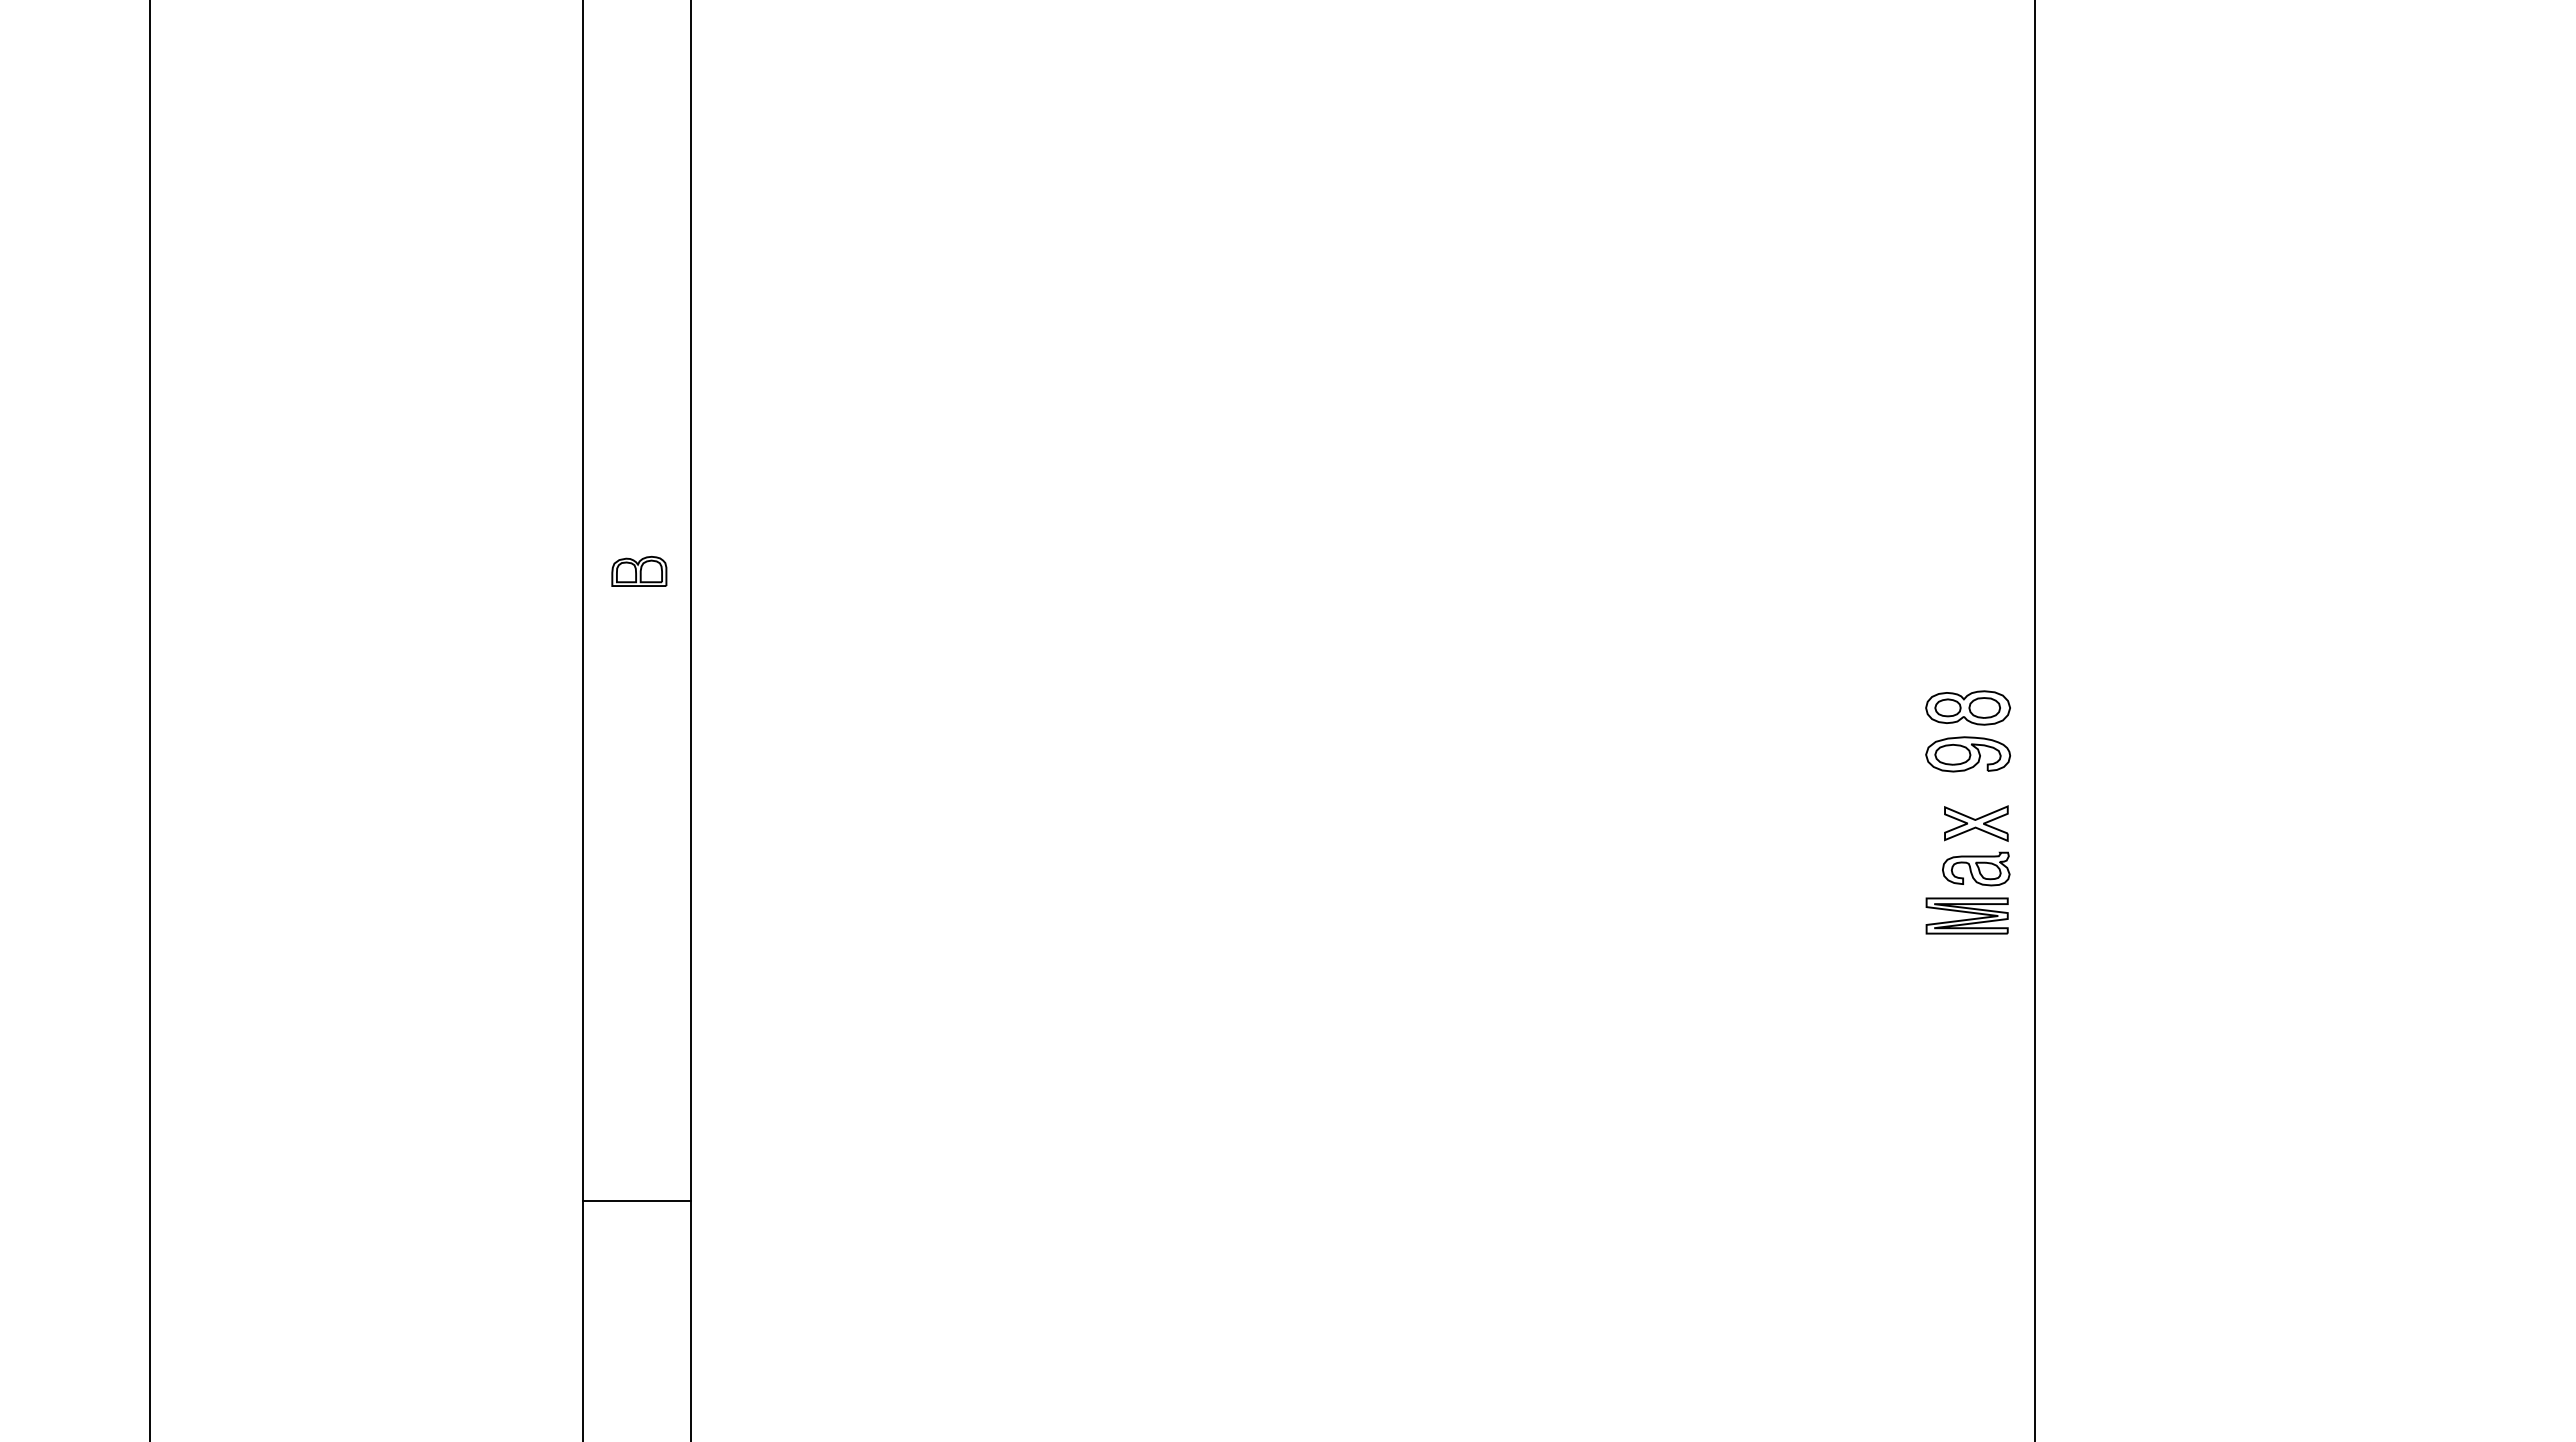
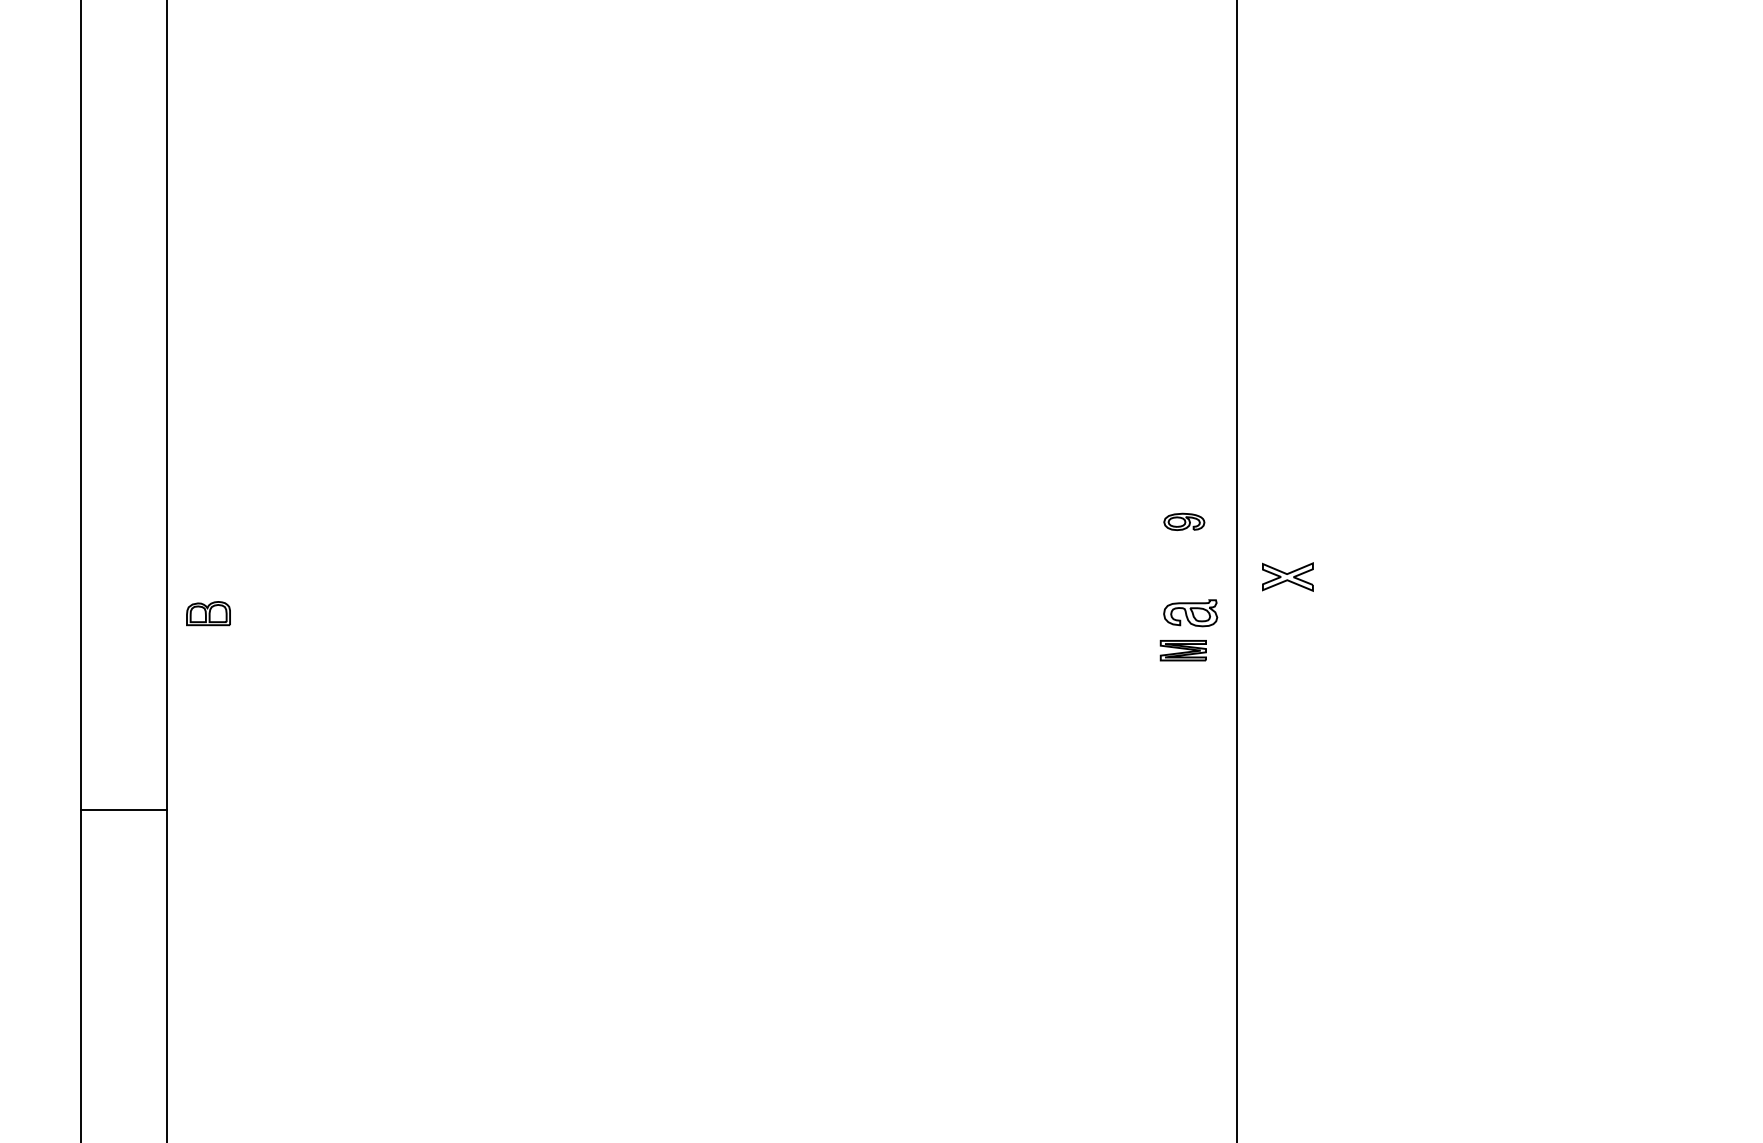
part: (639, 571) -> (208, 613), moved
part: (1967, 707) -> (1183, 484), removed
part: (1968, 754) -> (1184, 522), size x0.6
part: (1976, 823) -> (1288, 576), moved
part: (1966, 915) -> (1182, 650), size x0.7
line: (636, 1201) -> (123, 810), moved

